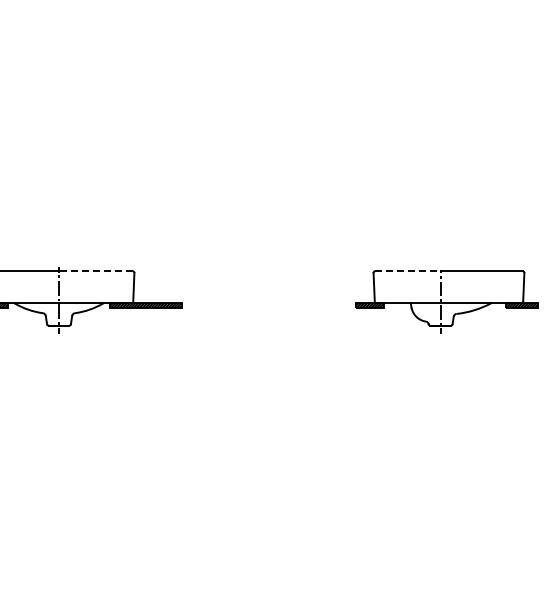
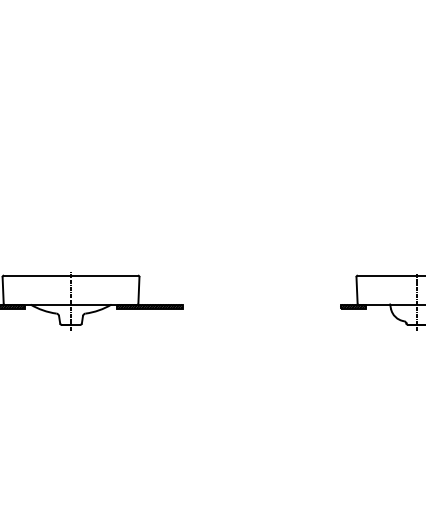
line: (95, 271) -> (104, 275), dashed -> solid
line: (407, 271) -> (387, 275), dashed -> solid

